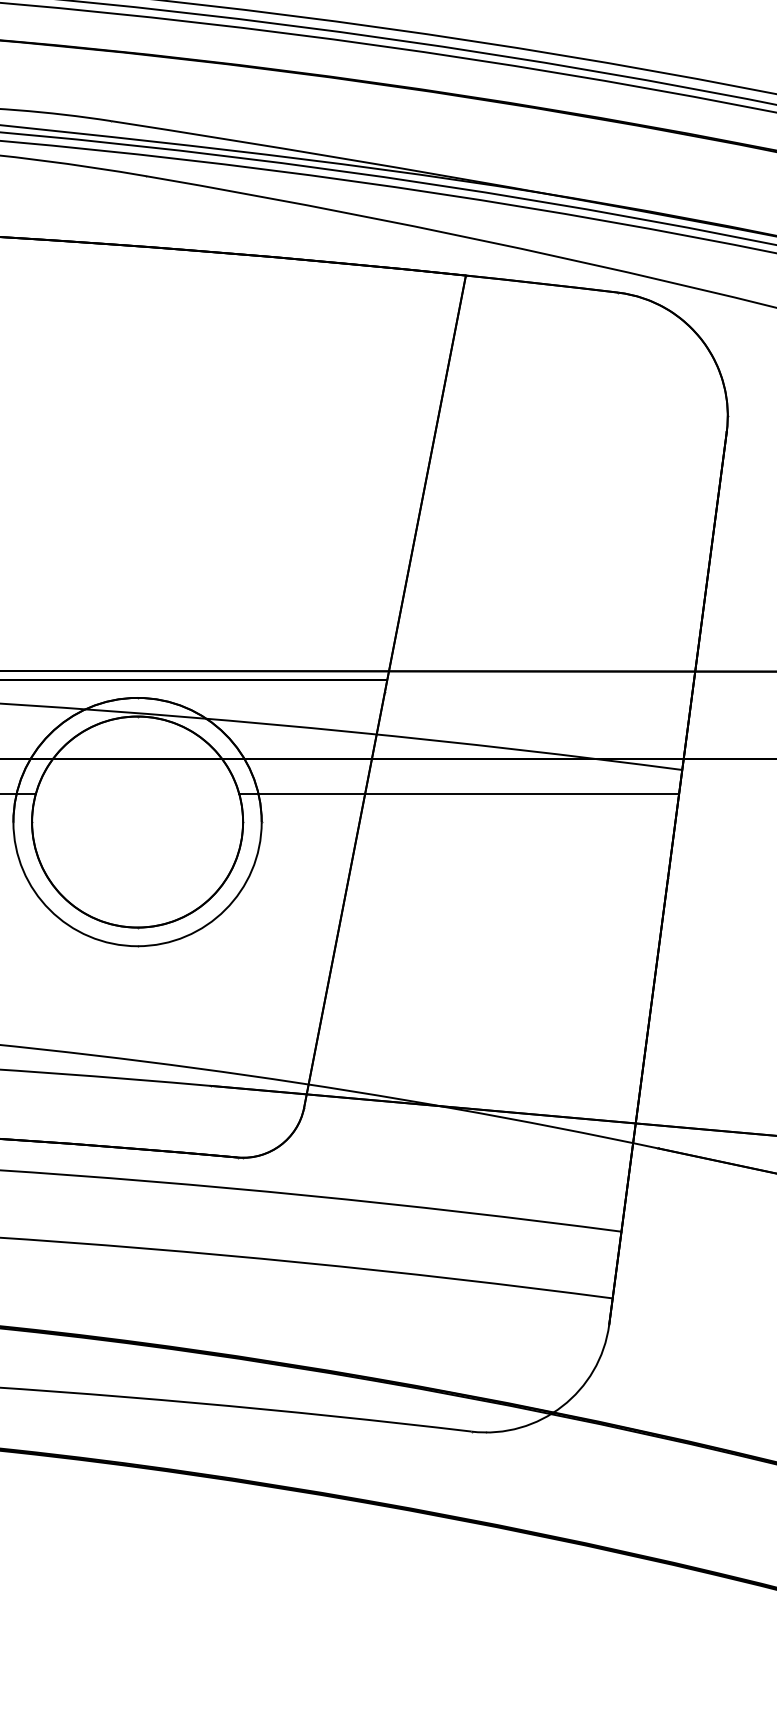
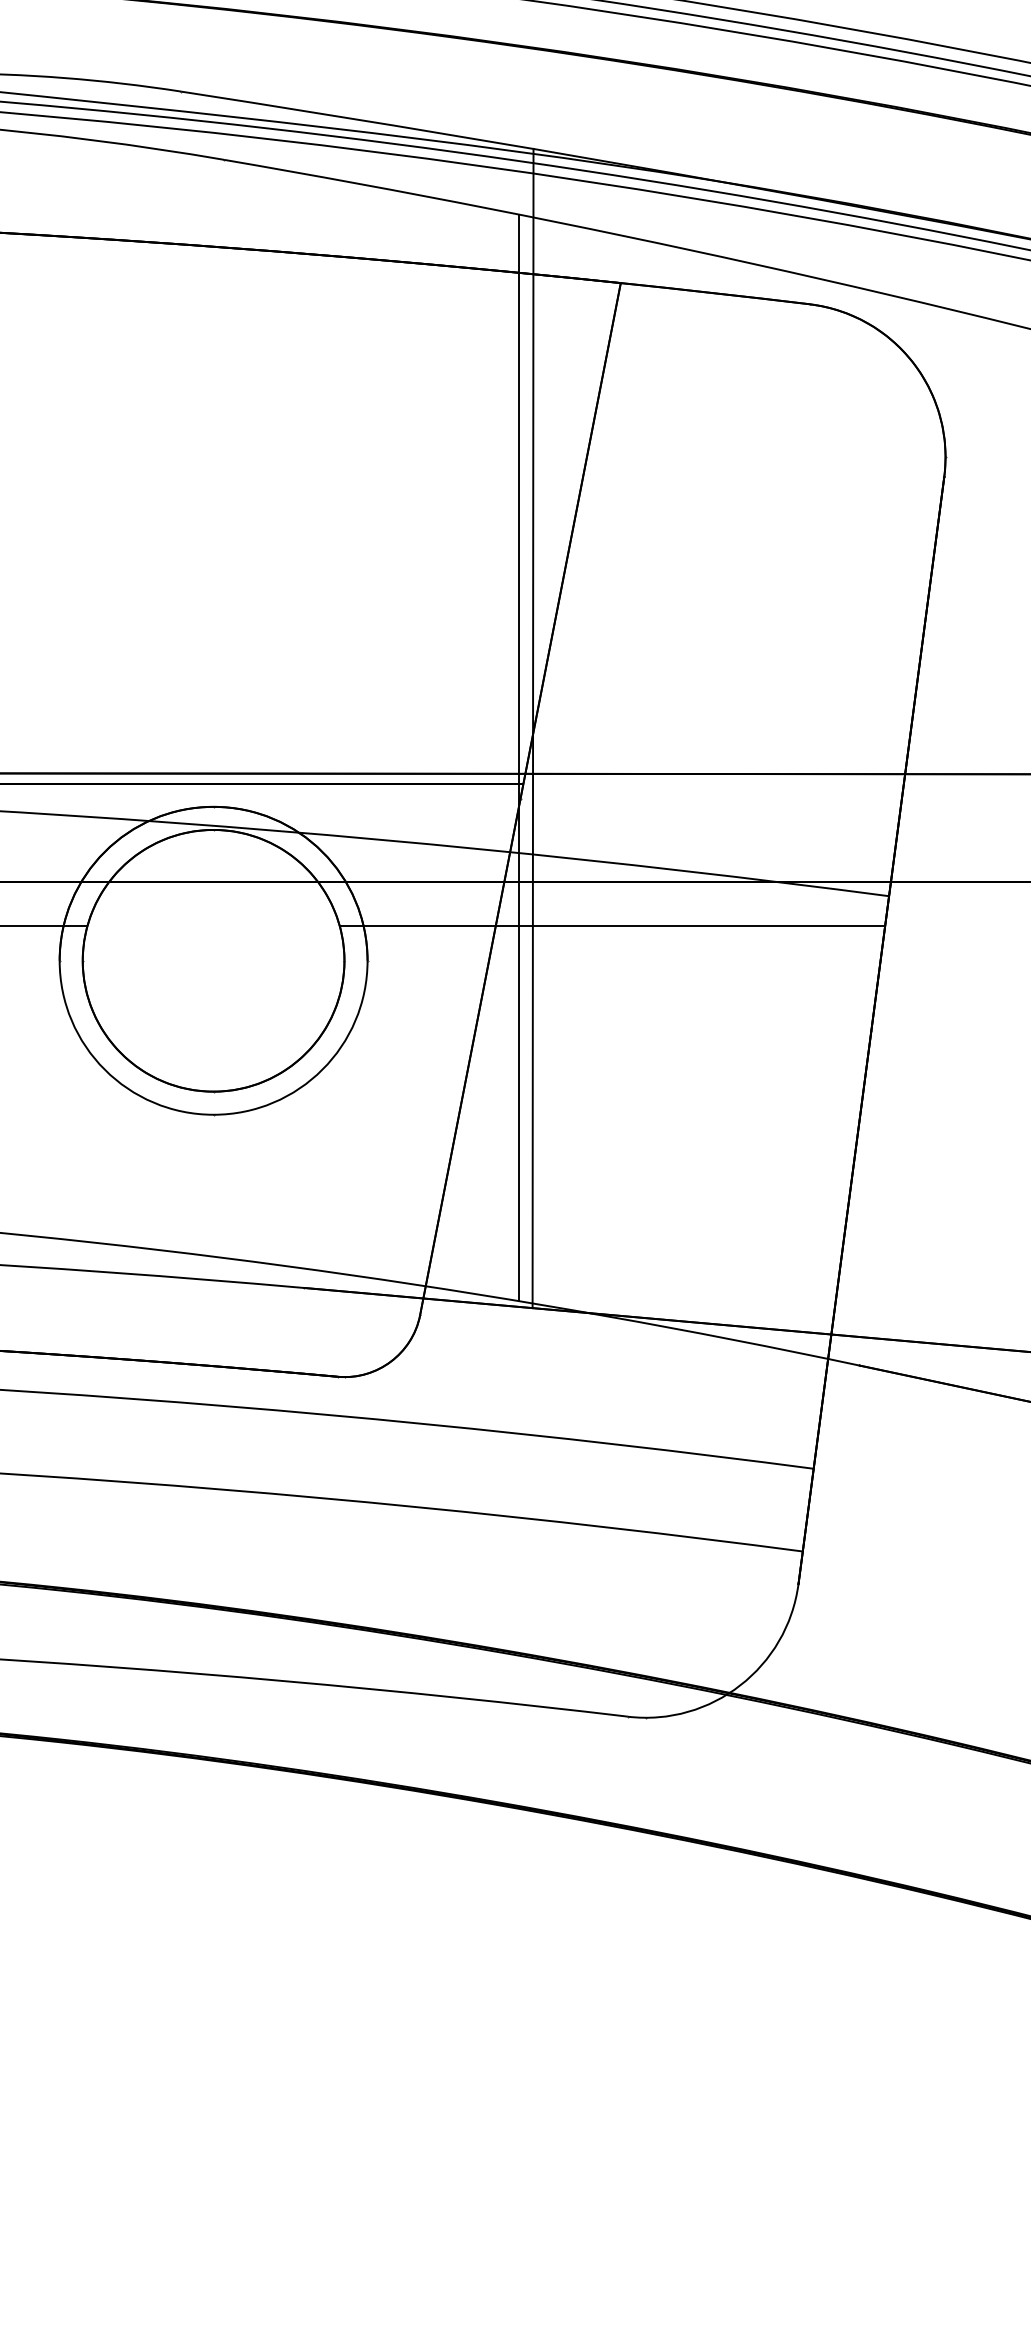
line: (394, 634) -> (532, 728), added
line: (384, 658) -> (519, 757), added

